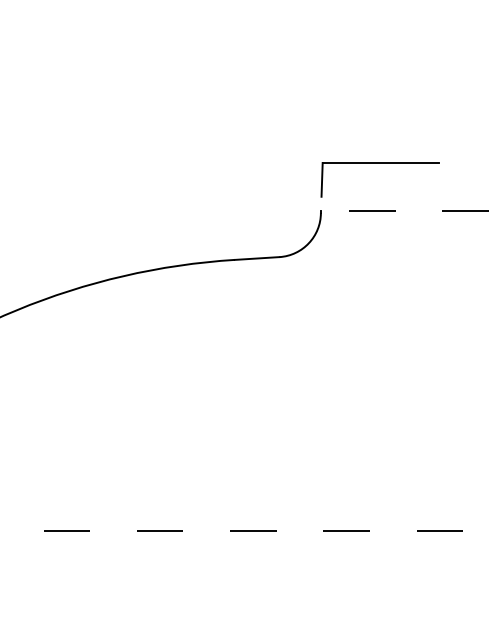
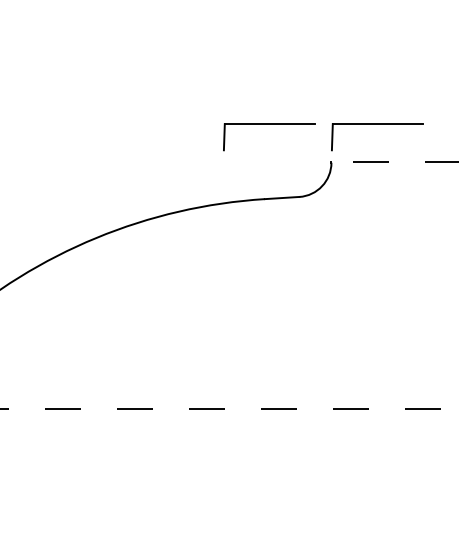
part: (240, 163) -> (269, 124), added

